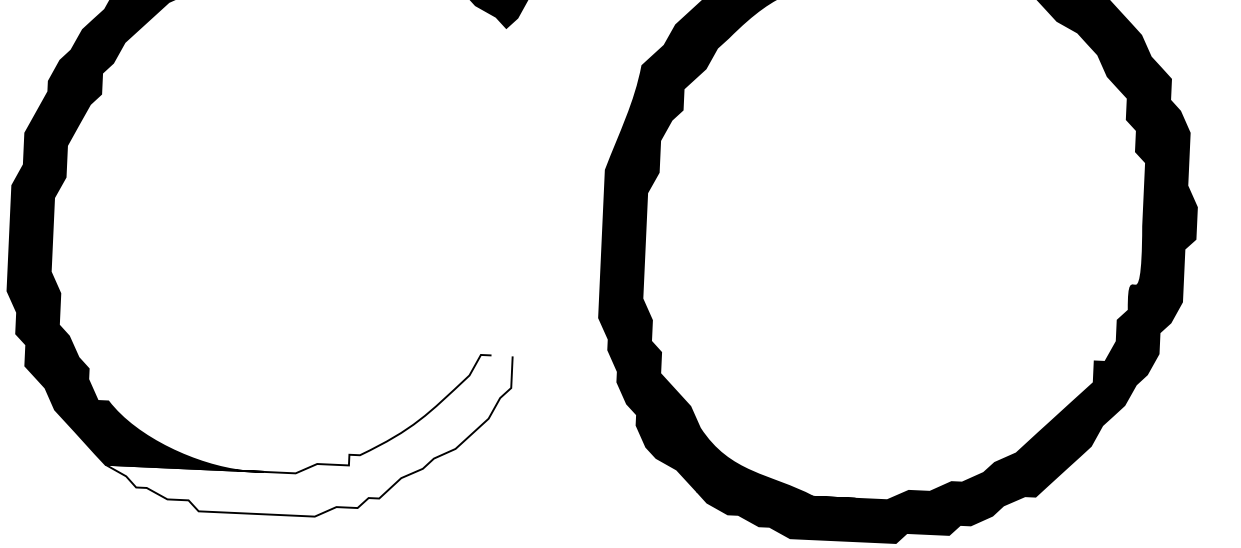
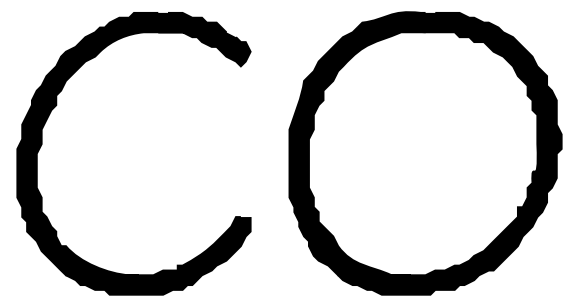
fill: (306, 430) -> (157, 255), added

